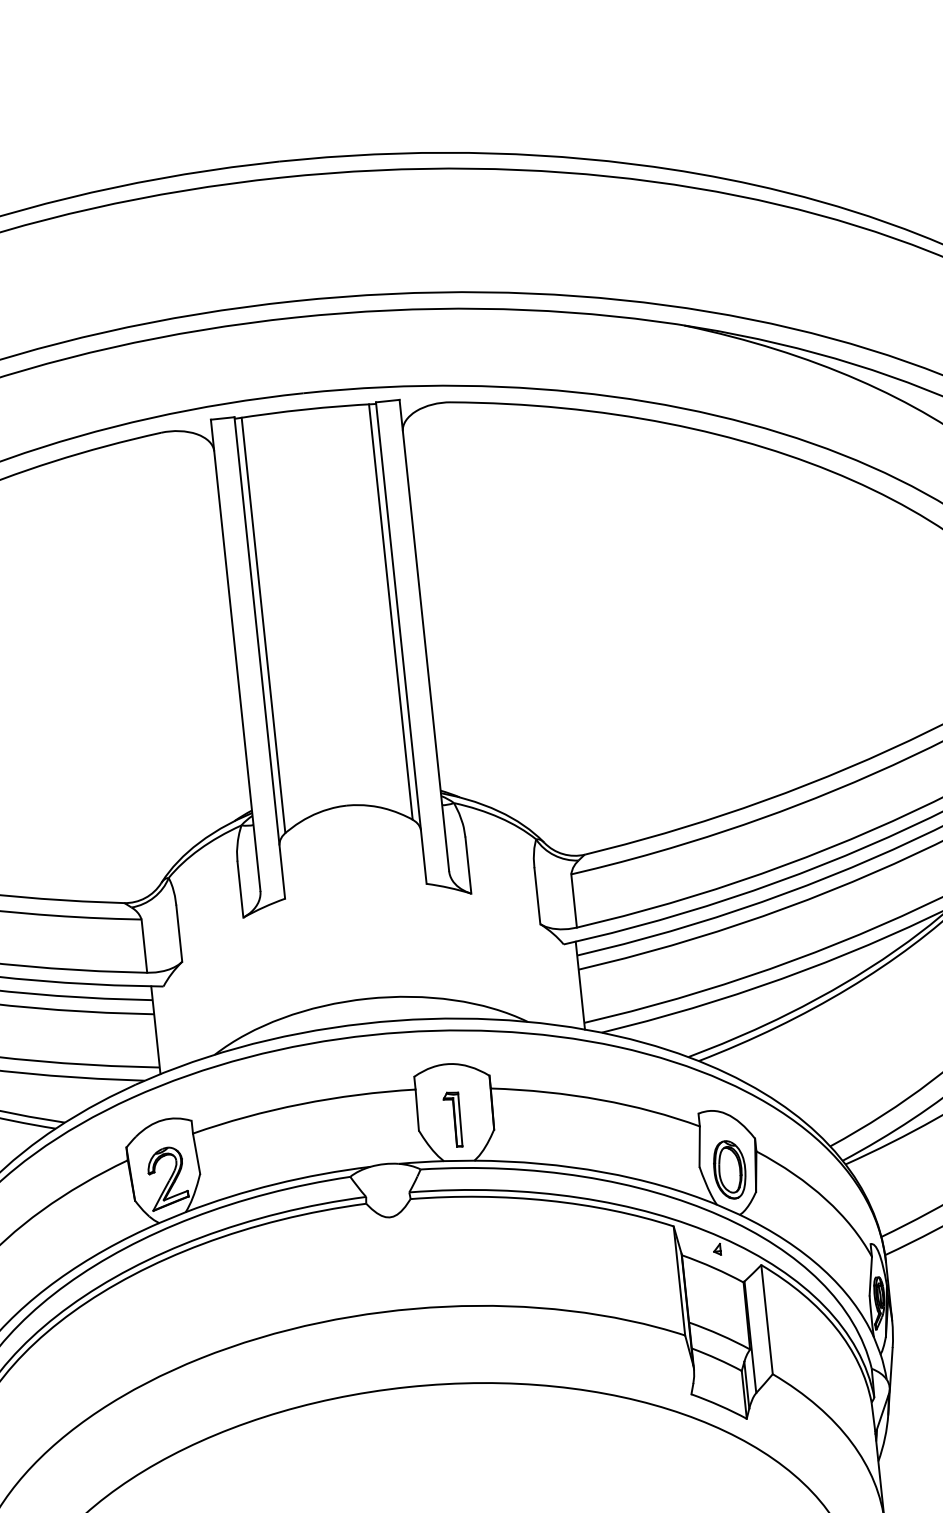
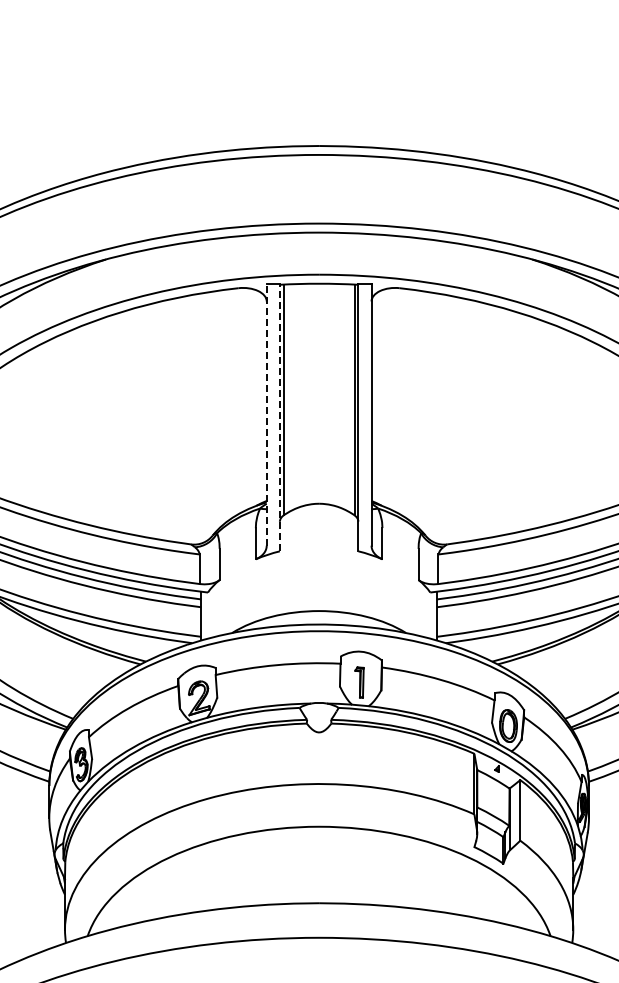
line: (235, 654) -> (266, 414), solid -> dashed
line: (259, 657) -> (279, 417), solid -> dashed

